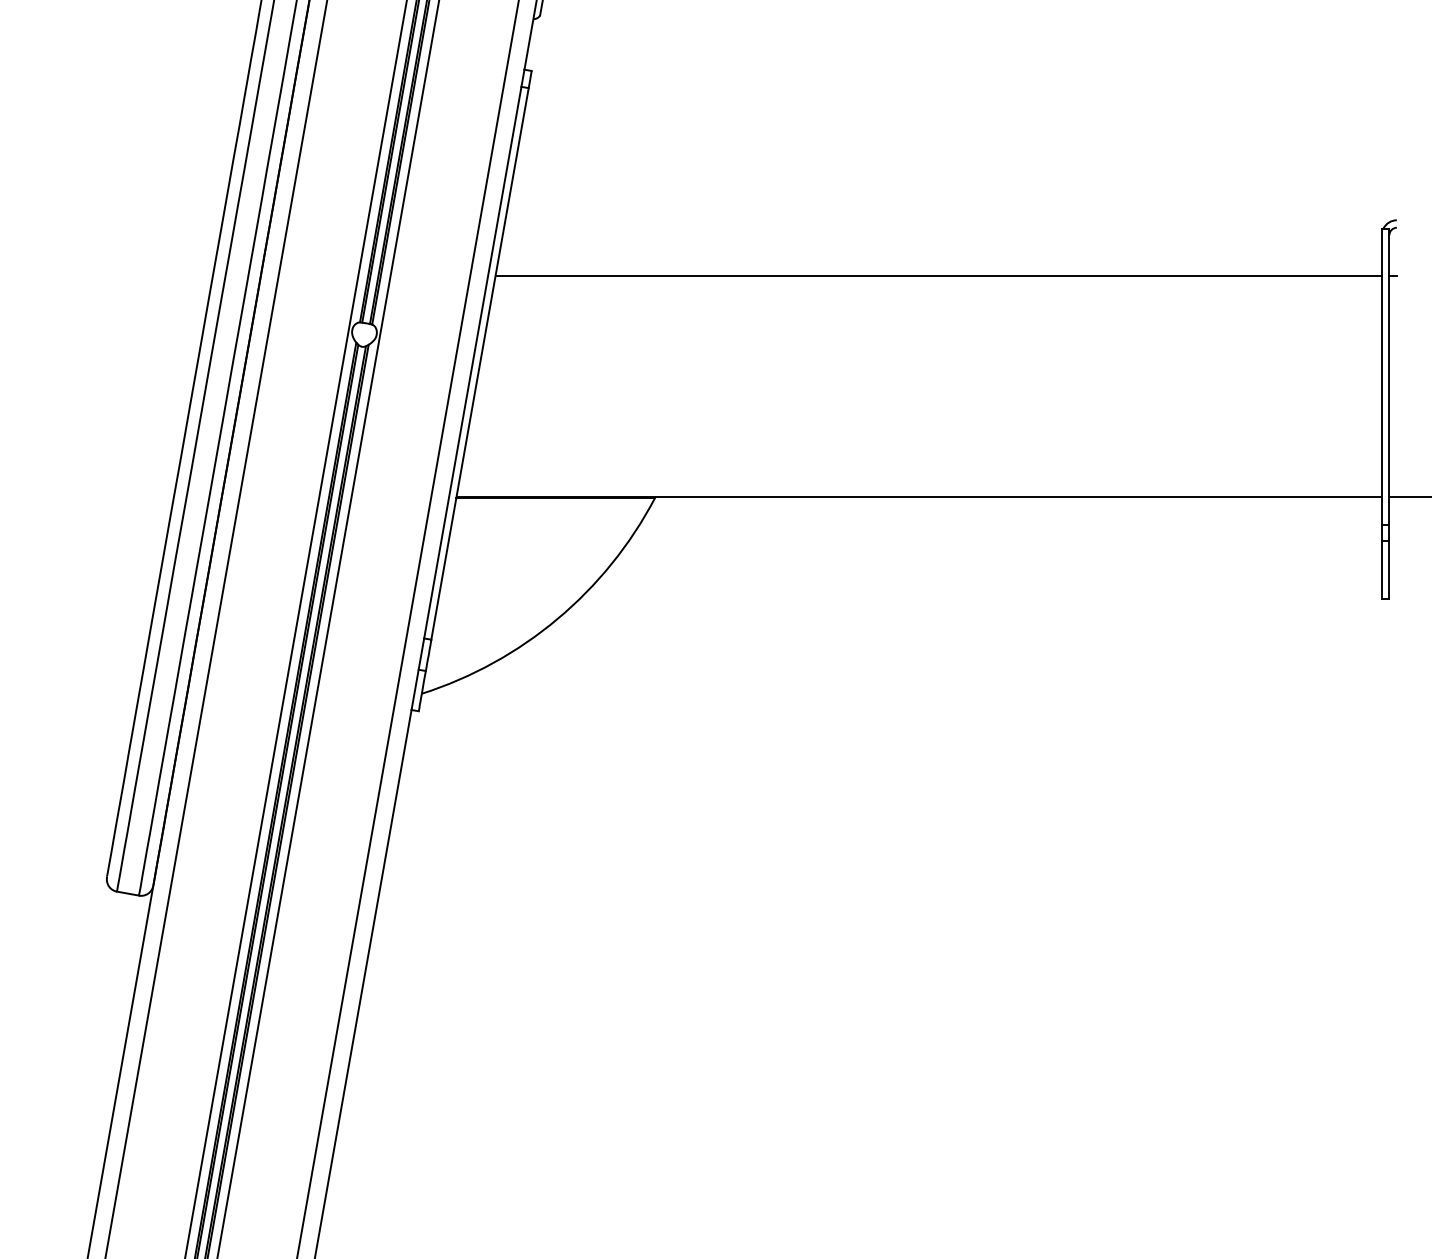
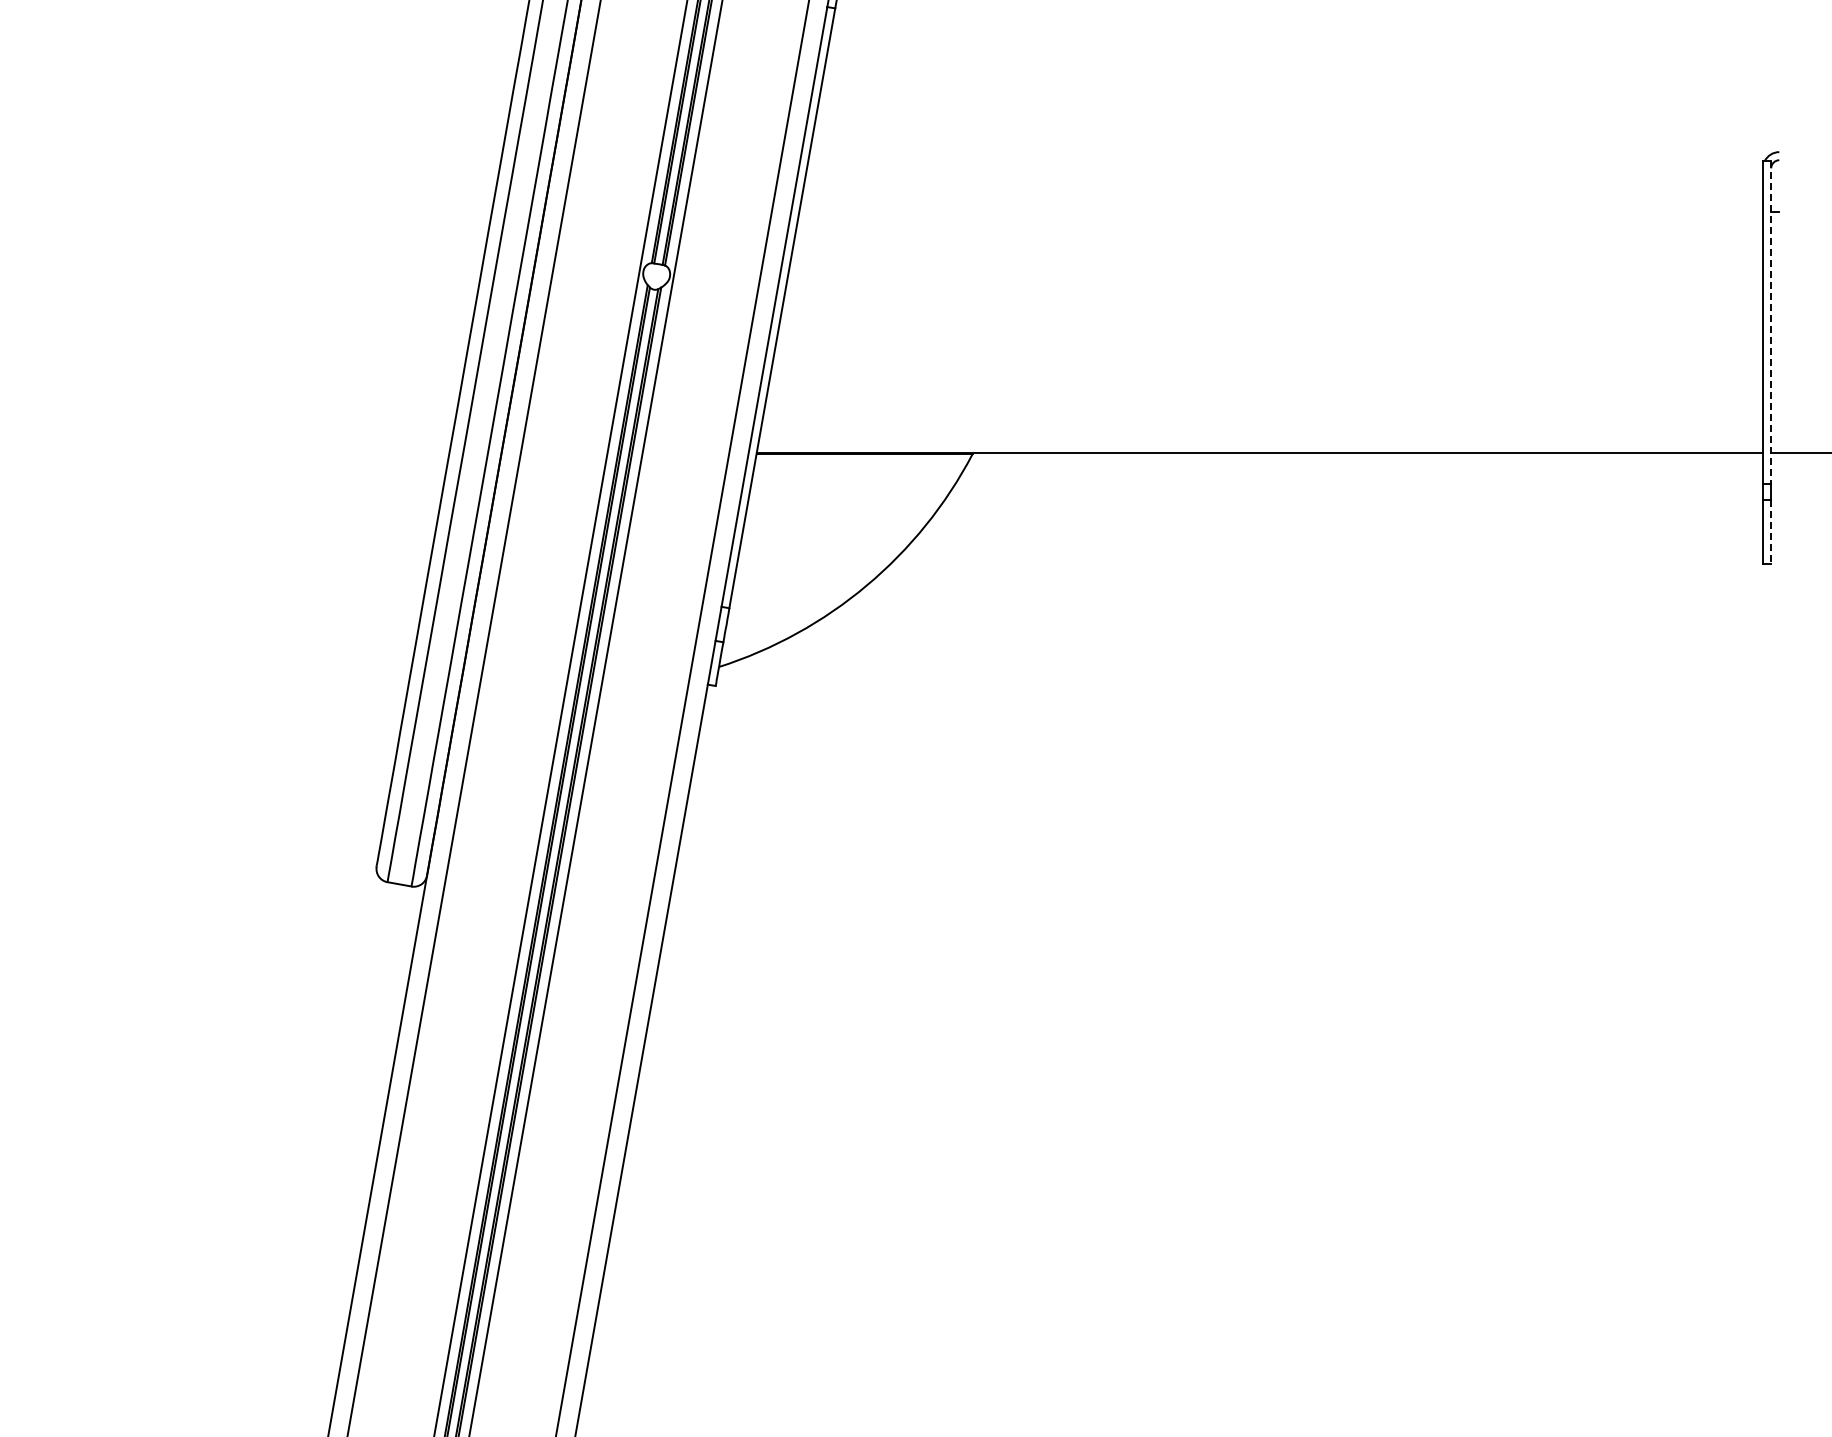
line: (939, 275) -> (1281, 212), removed
line: (1389, 376) -> (1771, 322), solid -> dashed
line: (1389, 570) -> (1771, 532), solid -> dashed

